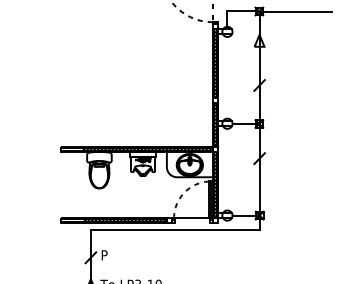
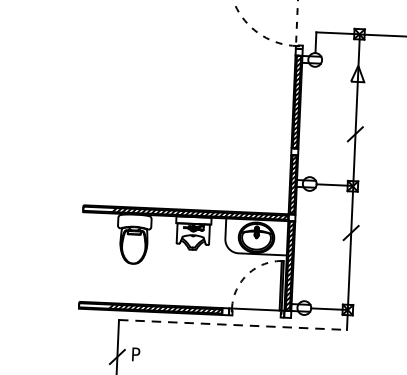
line: (175, 230) -> (233, 325), solid -> dashed

